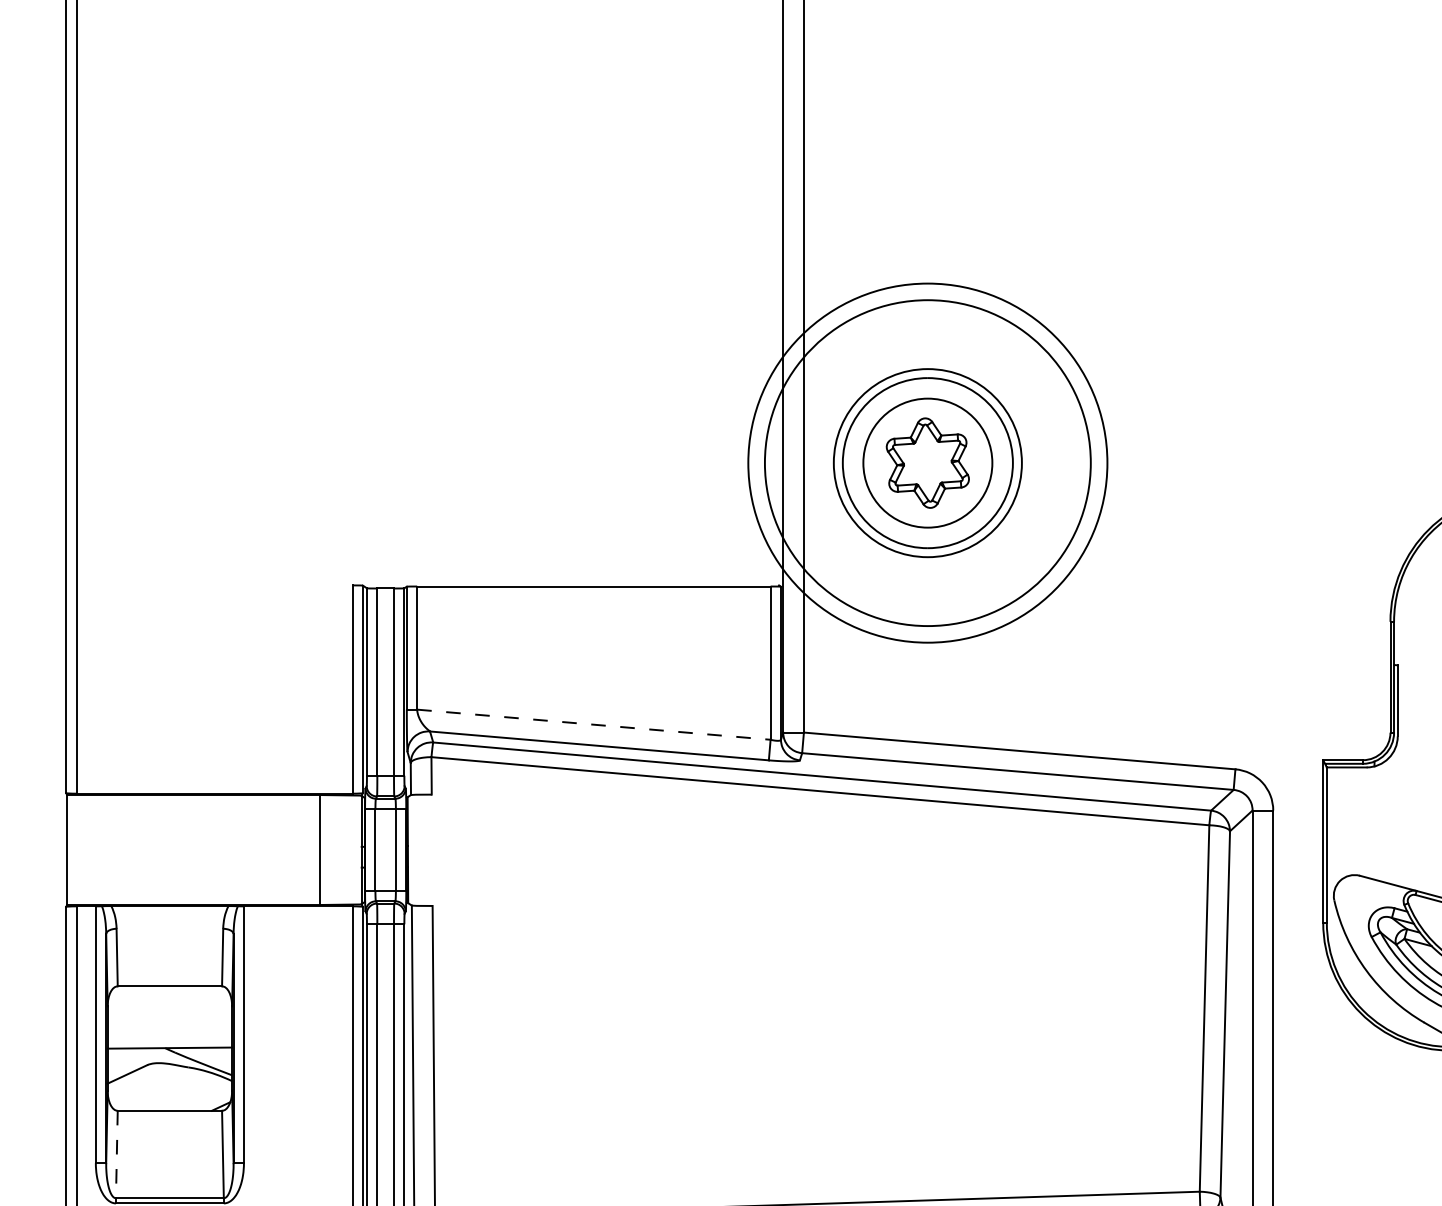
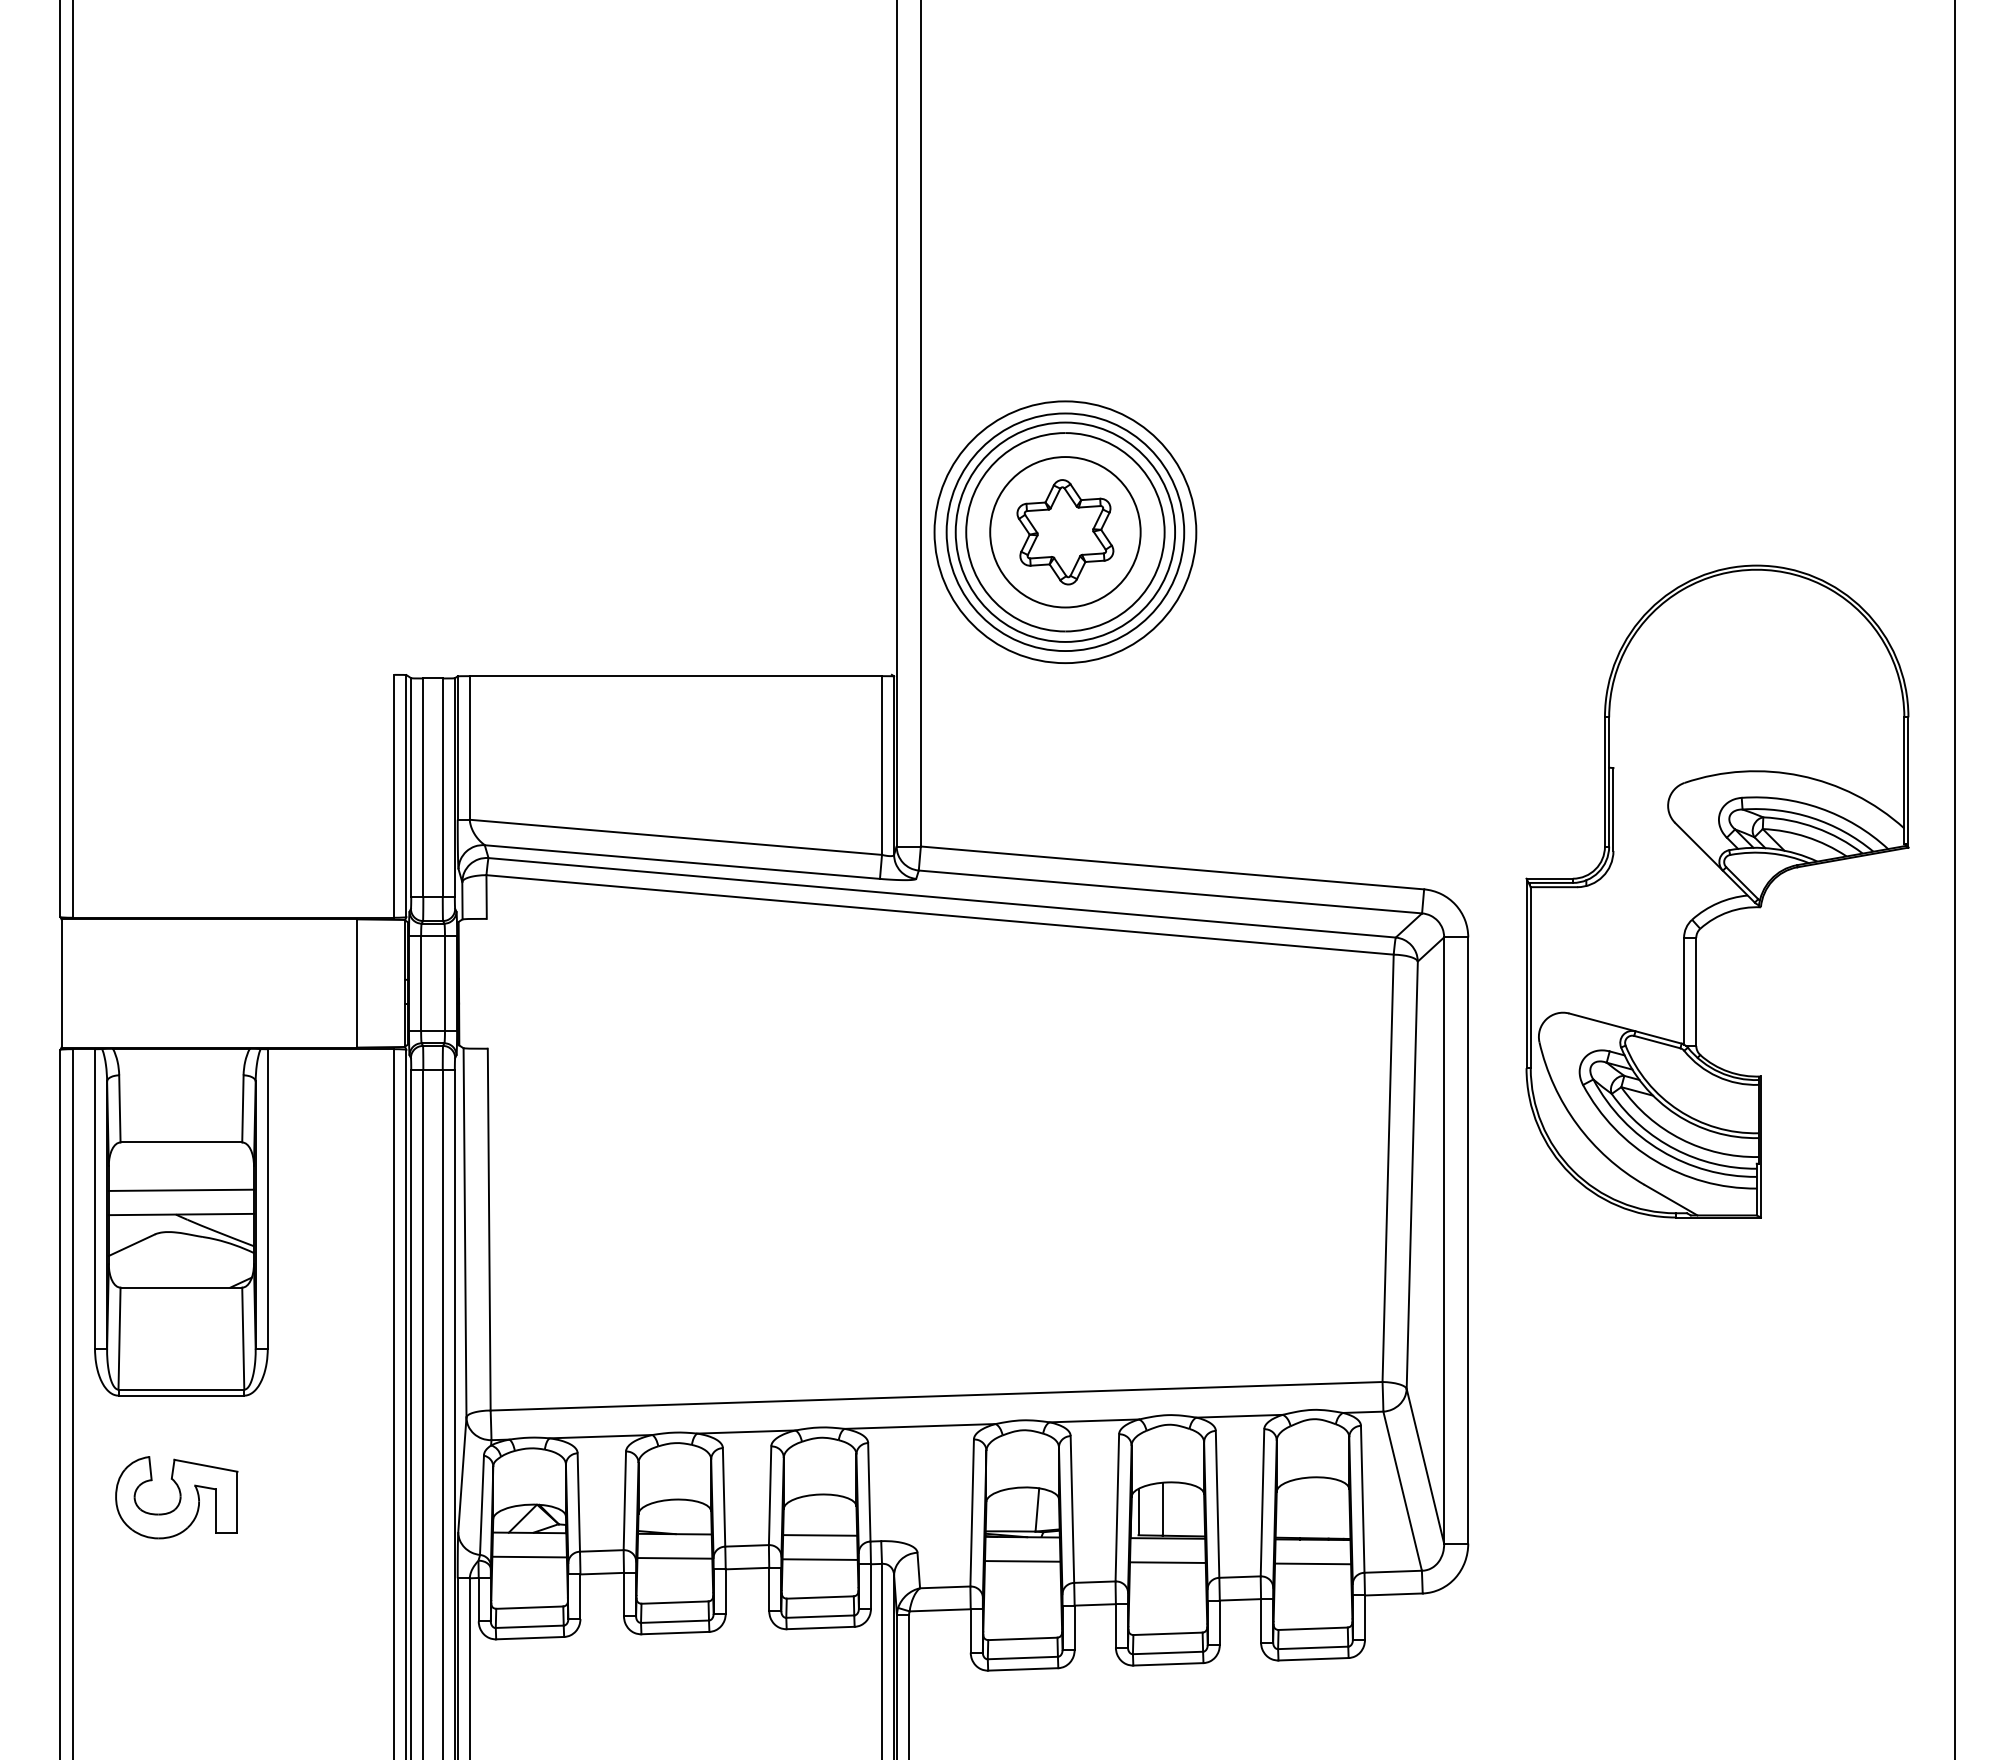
circle: (927, 463) -> (1065, 532), size x0.62
circle: (927, 463) -> (1065, 532), size x0.62
line: (593, 724) -> (675, 837), dashed -> solid
line: (169, 1026) -> (180, 1189), added
line: (116, 1154) -> (119, 1338), dashed -> solid

